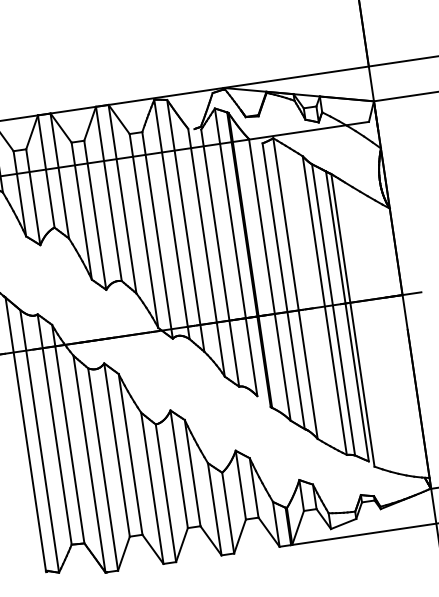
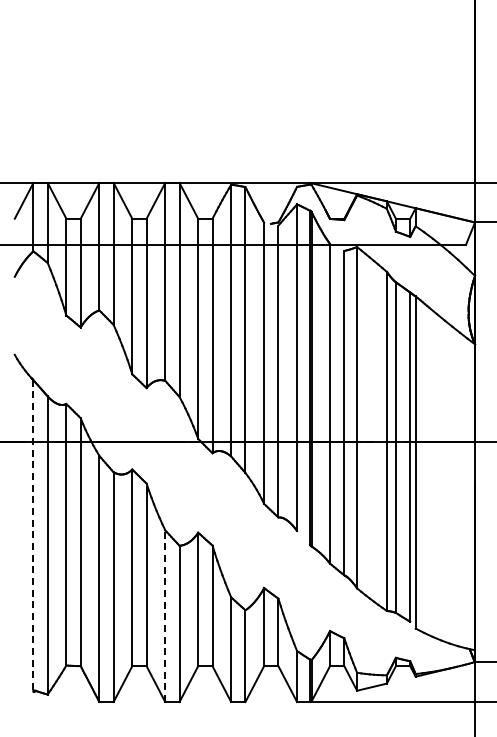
line: (25, 434) -> (33, 535), solid -> dashed
line: (152, 488) -> (165, 616), solid -> dashed

